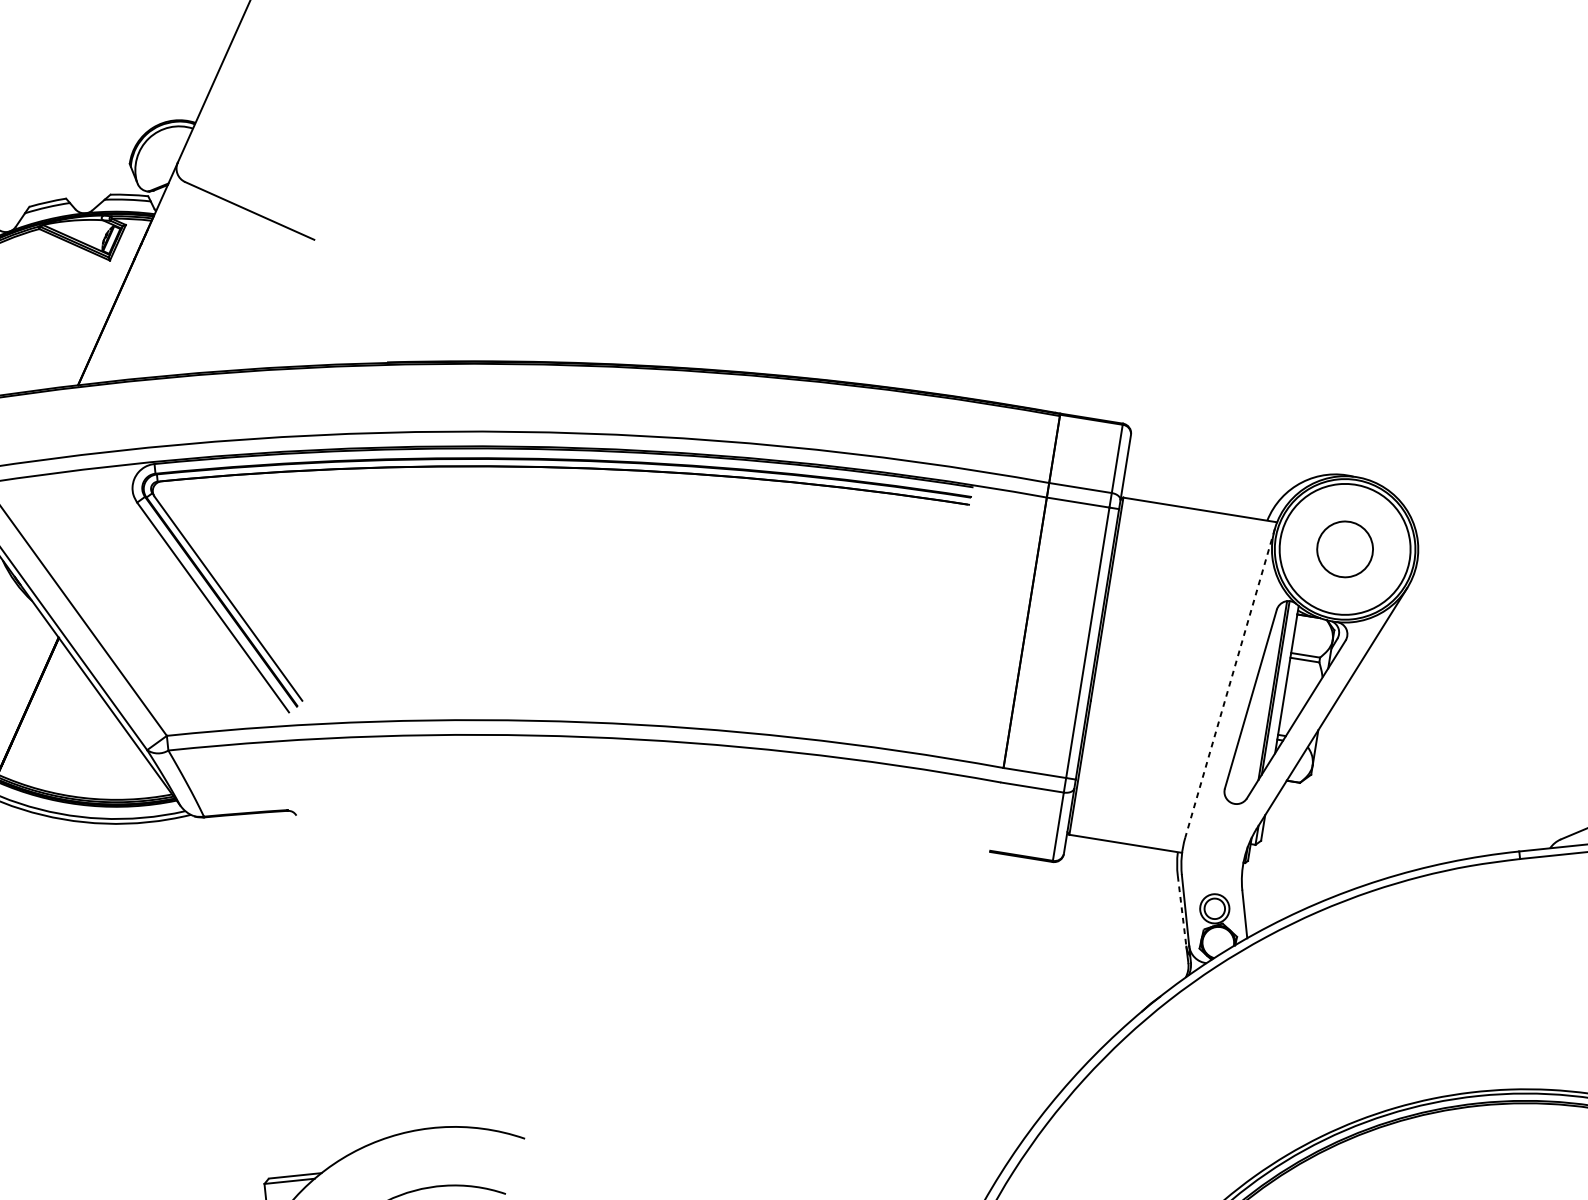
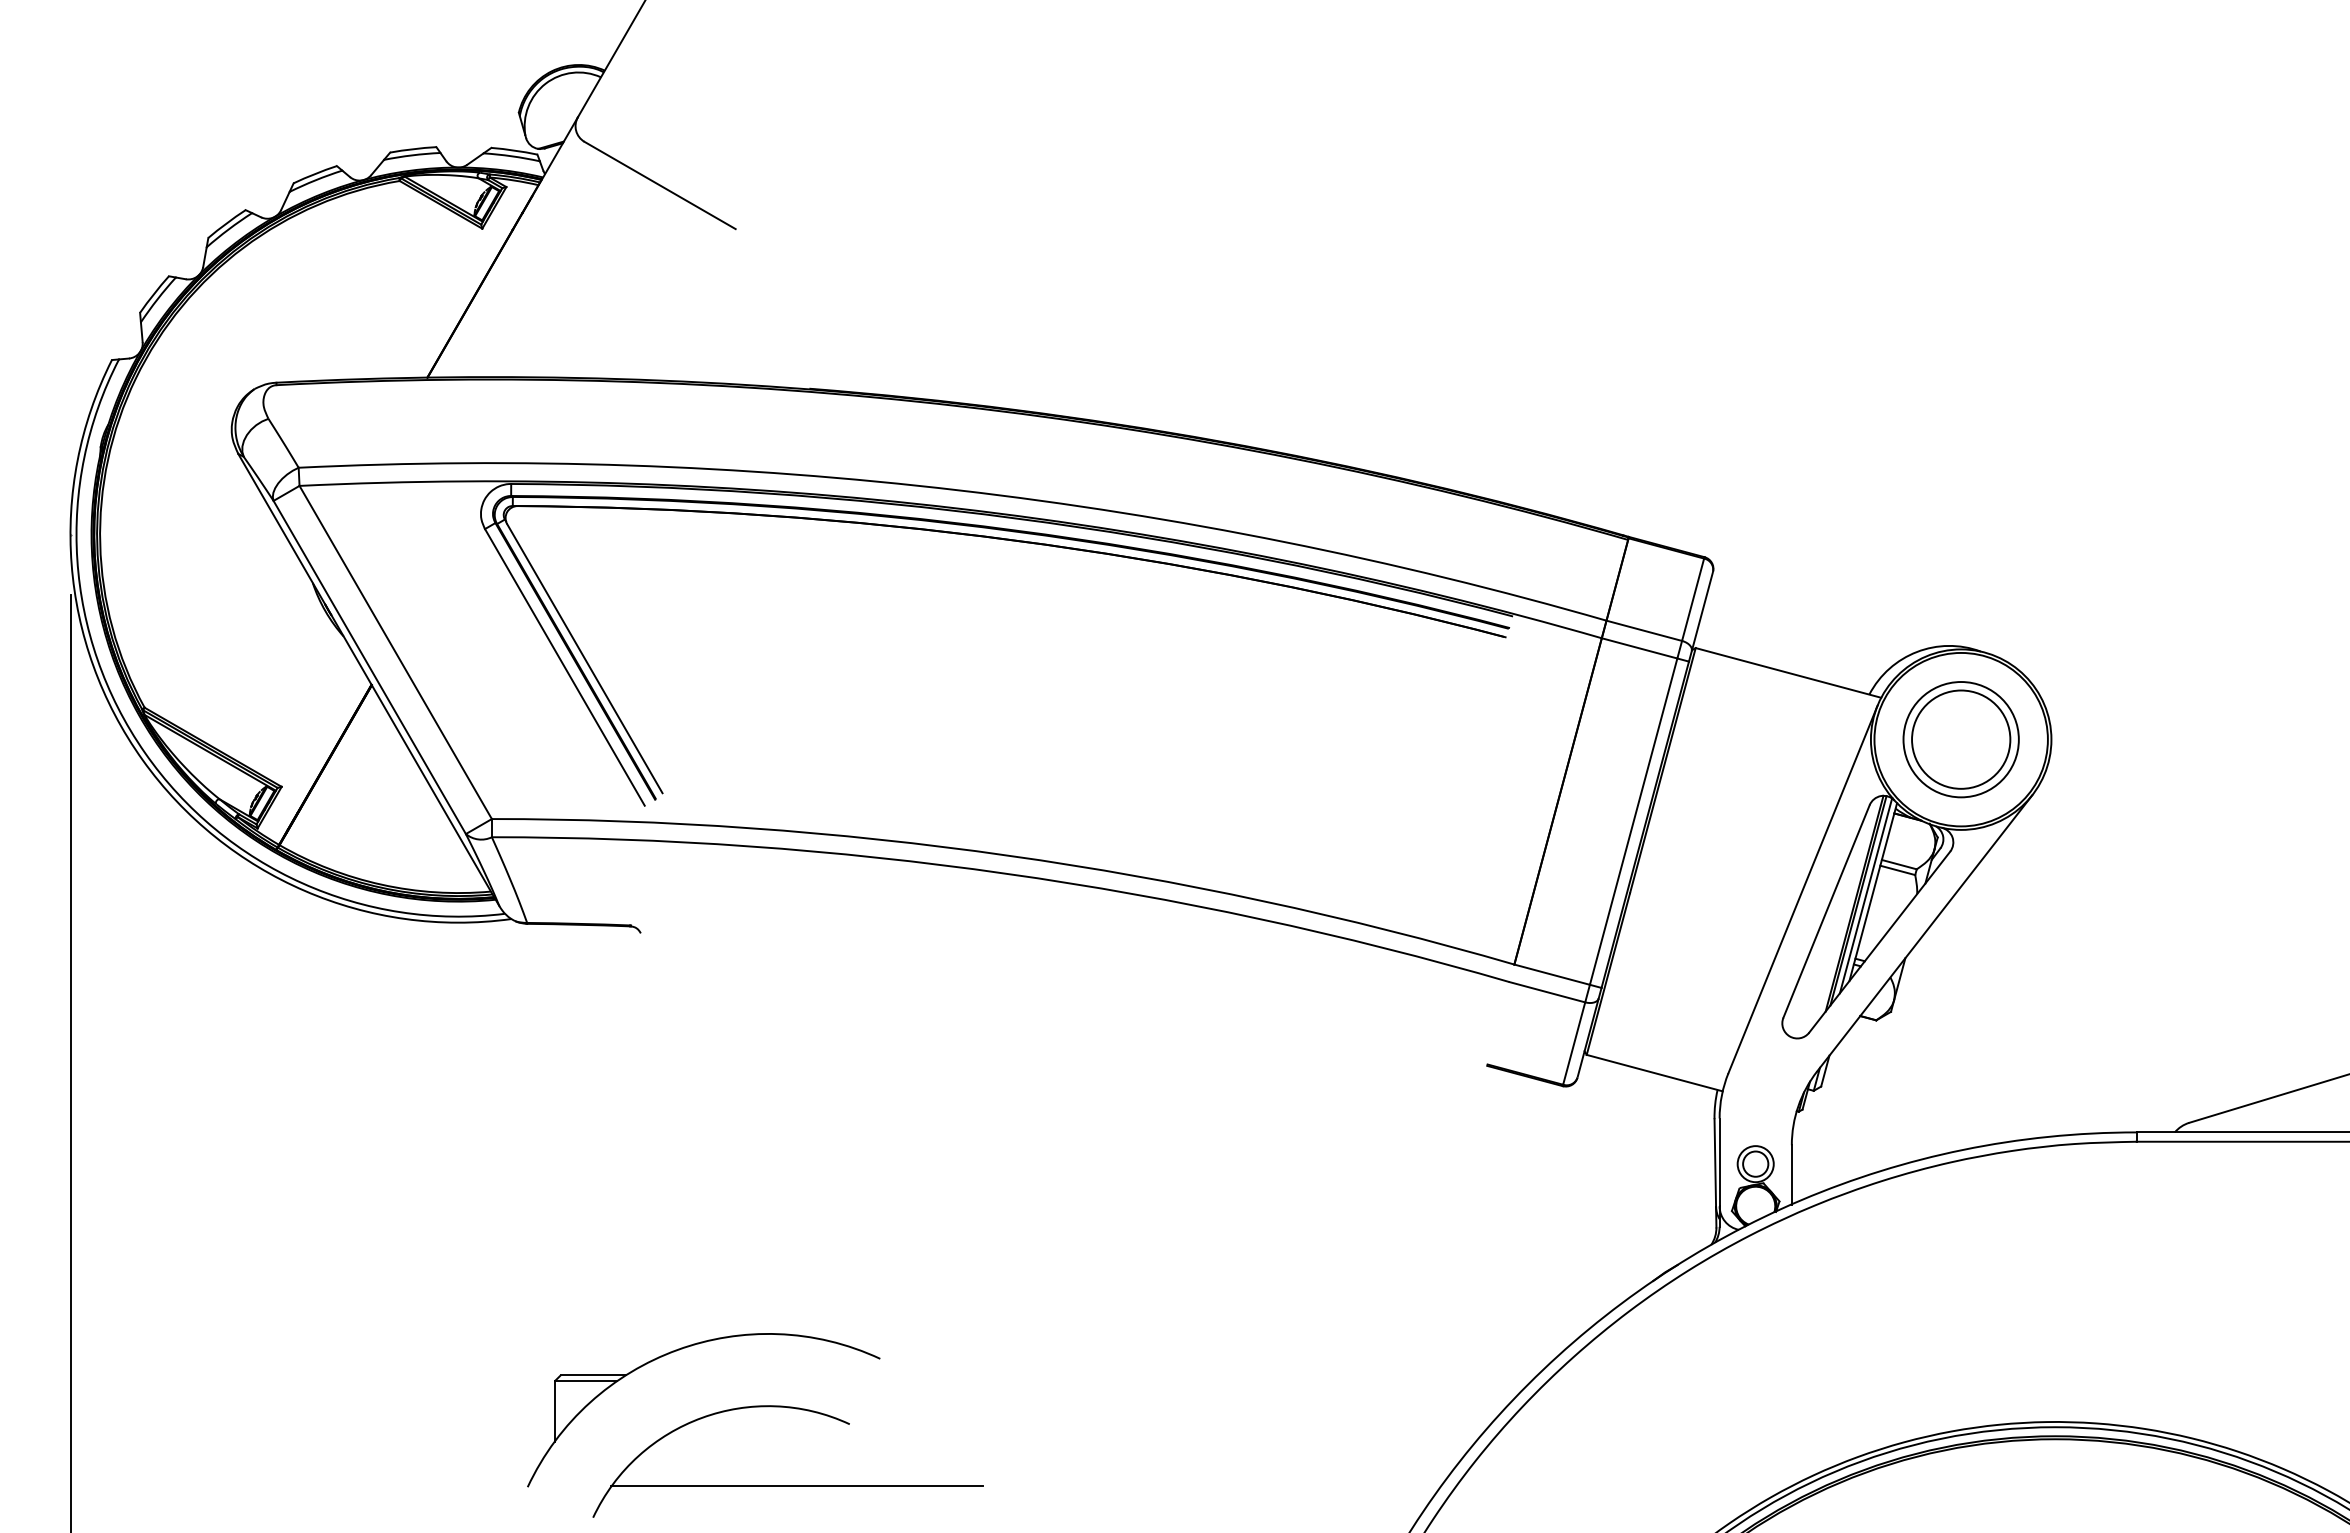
circle: (1344, 549) -> (1960, 739), size x0.71
circle: (1345, 549) -> (1961, 739), size x1.43
line: (1229, 683) -> (1802, 889), dashed -> solid
line: (1280, 683) -> (1865, 895), added
line: (1182, 911) -> (1715, 1163), dashed -> solid

